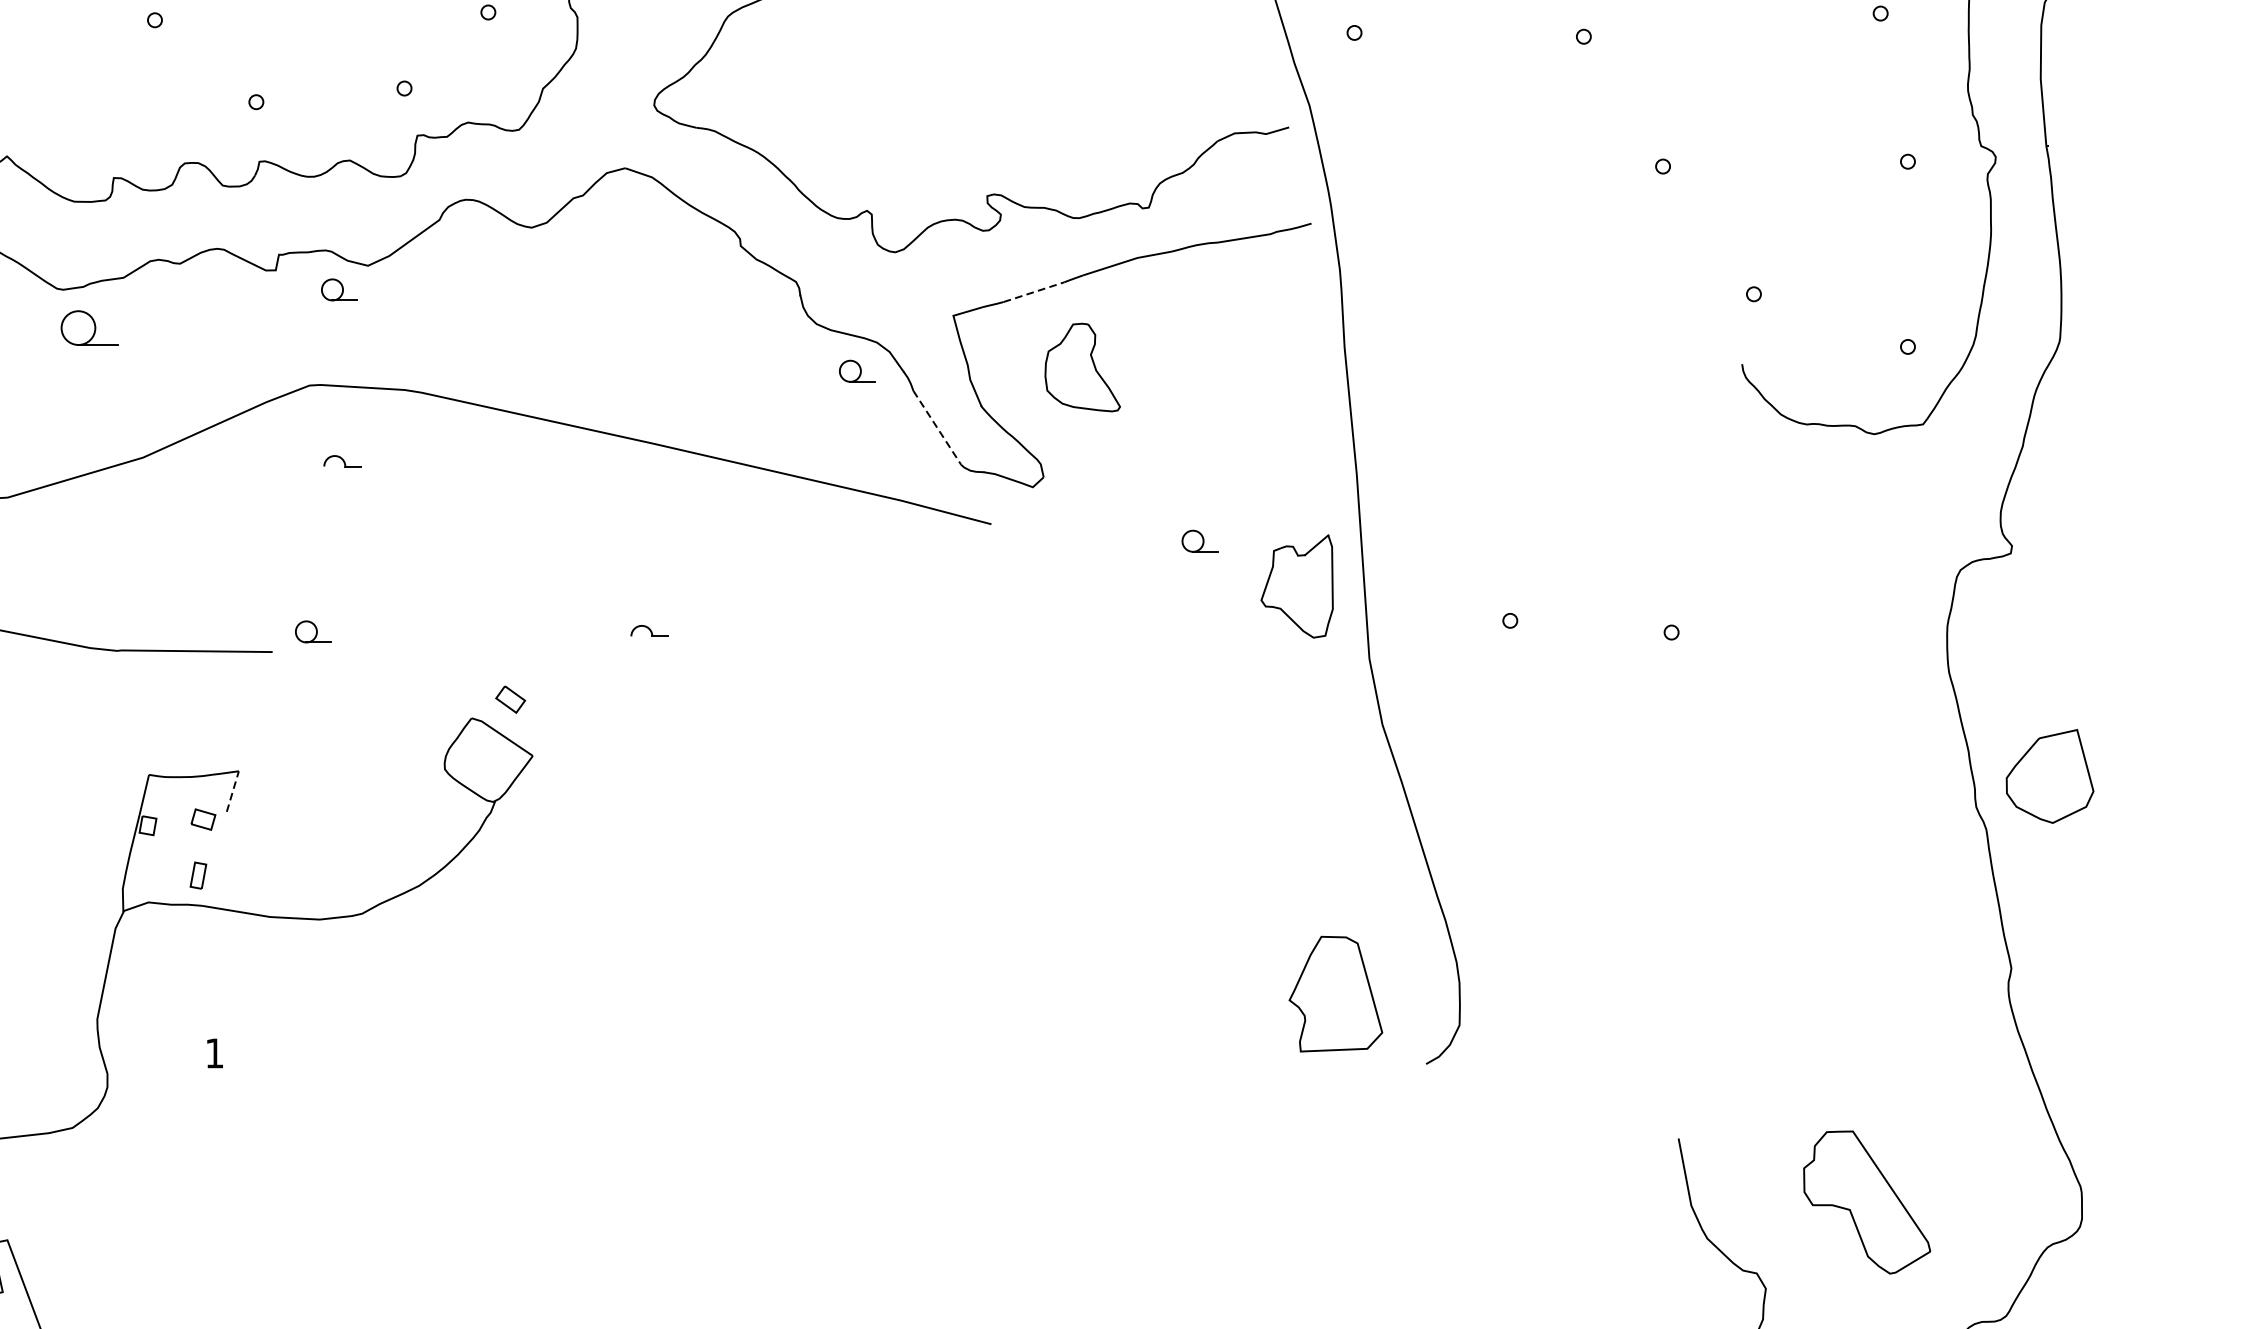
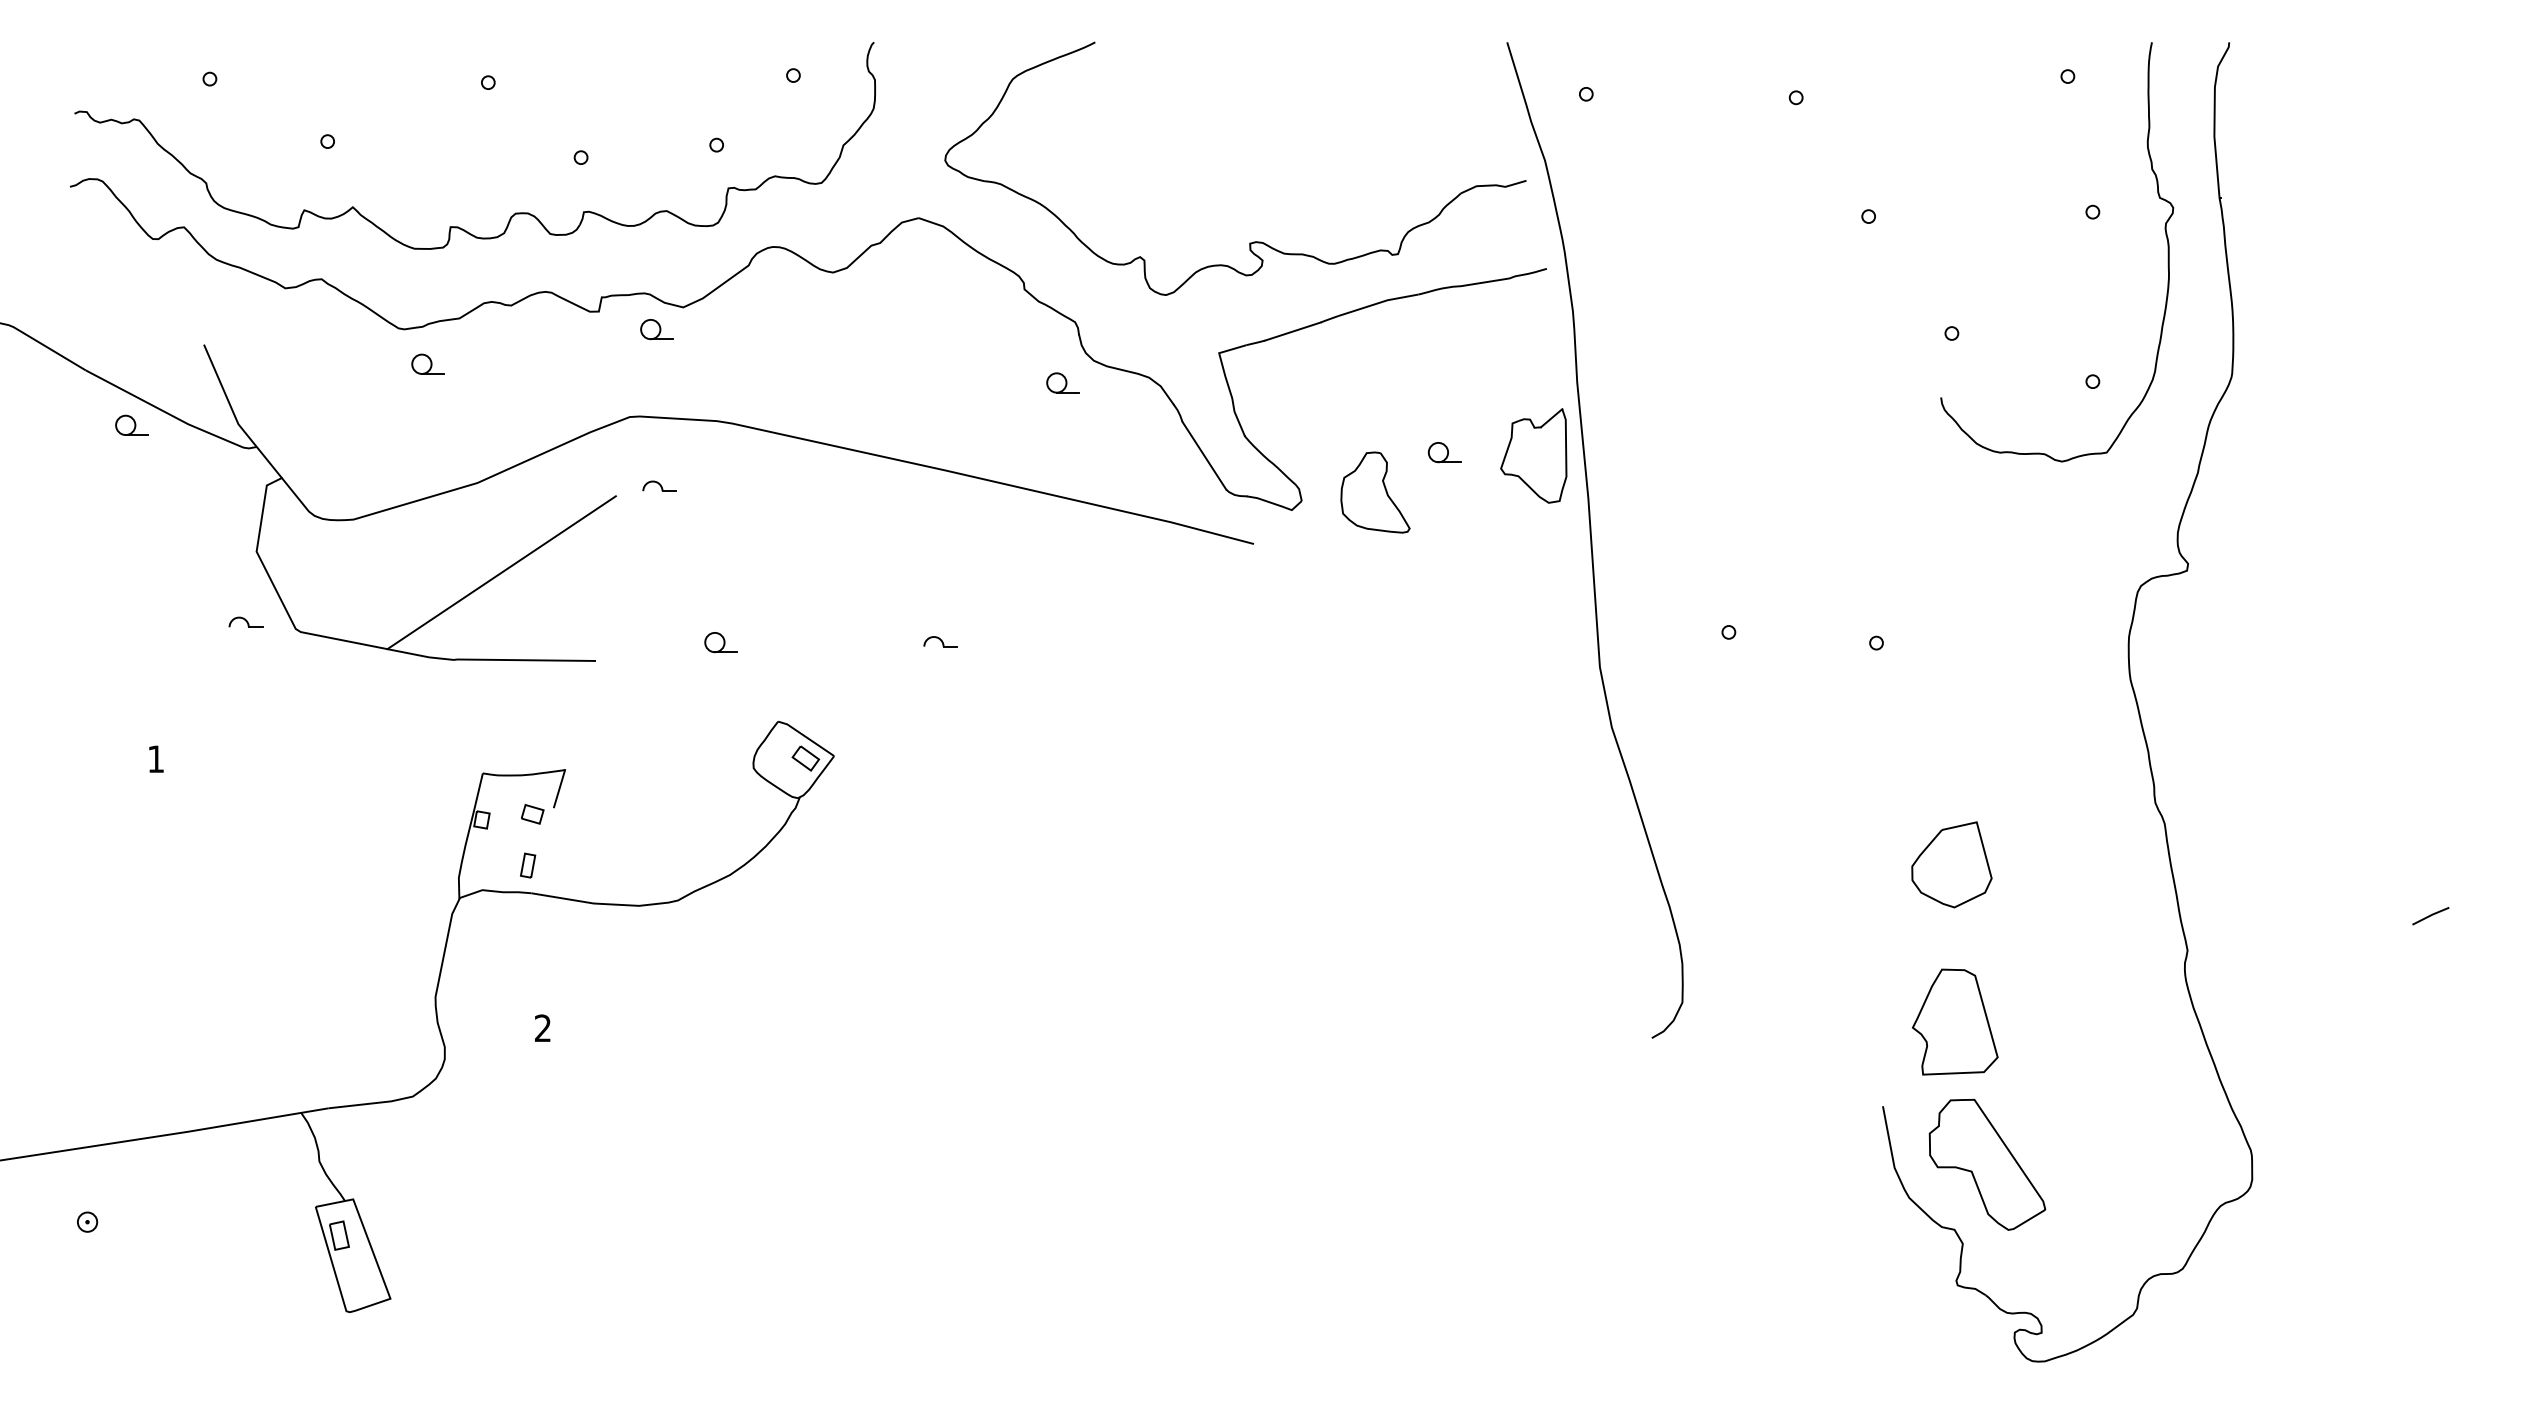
line: (1034, 292) -> (1293, 331), dashed -> solid
part: (88, 327) -> (427, 363), size x0.62
part: (1082, 367) -> (1375, 492), moved
part: (856, 370) -> (1062, 382), moved
line: (937, 428) -> (1204, 456), dashed -> solid
part: (1199, 541) -> (1444, 452), moved
line: (169, 555) -> (501, 572), added
part: (1296, 585) -> (1533, 455), moved
part: (312, 631) -> (720, 642), moved
part: (510, 699) -> (805, 758), moved
part: (2049, 776) -> (1951, 864), moved
line: (232, 791) -> (559, 788), dashed -> solid
part: (1336, 993) -> (1955, 1021), moved
text: (214, 1052) -> (542, 1027), 1 -> 2
part: (1867, 1202) -> (1987, 1164), moved

